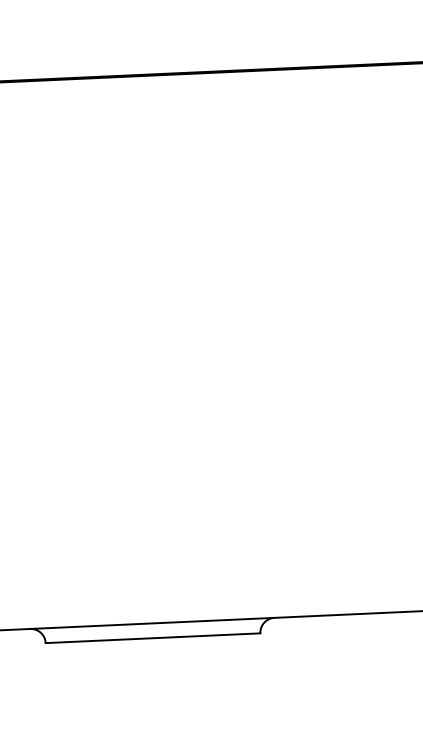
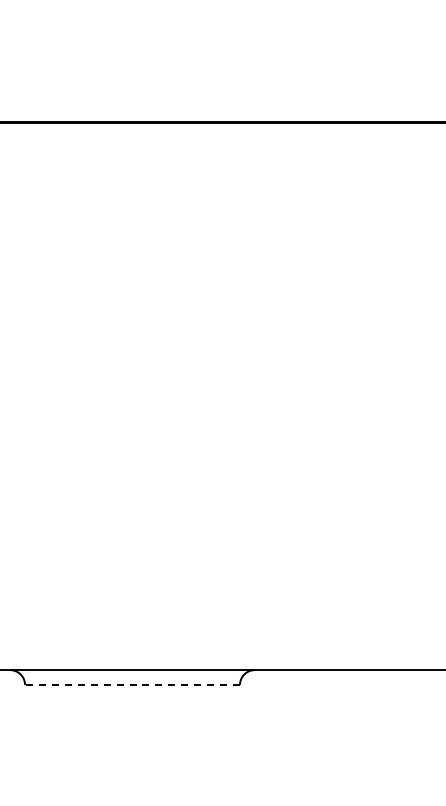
line: (152, 637) -> (132, 684), solid -> dashed

